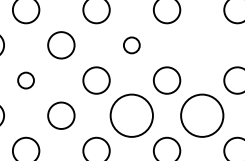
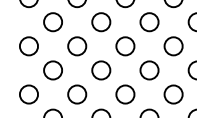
circle: (131, 45) -> (125, 46), size x1.67
circle: (202, 45) -> (173, 46), added
circle: (25, 80) -> (52, 70), size x1.67
circle: (131, 115) -> (125, 94), size x0.62
circle: (202, 115) -> (173, 94), size x0.62

